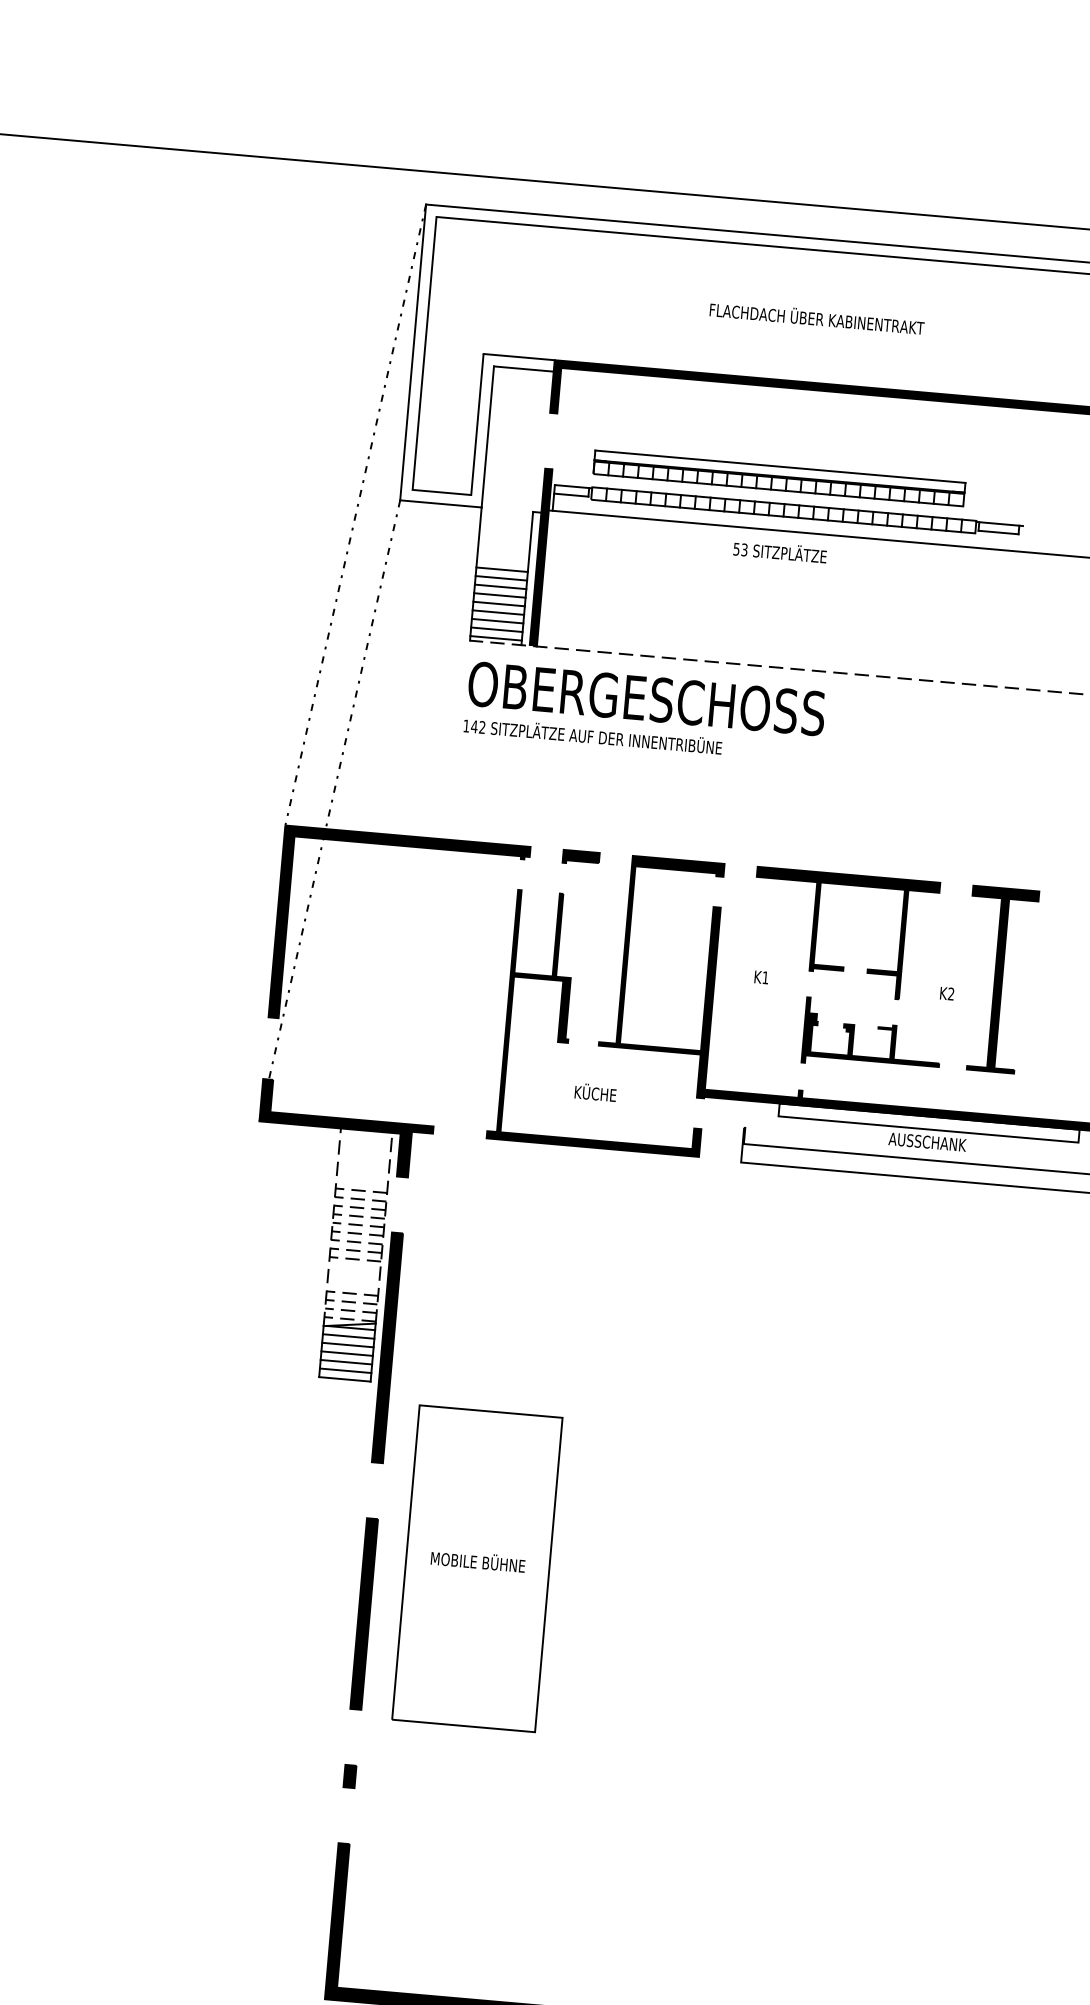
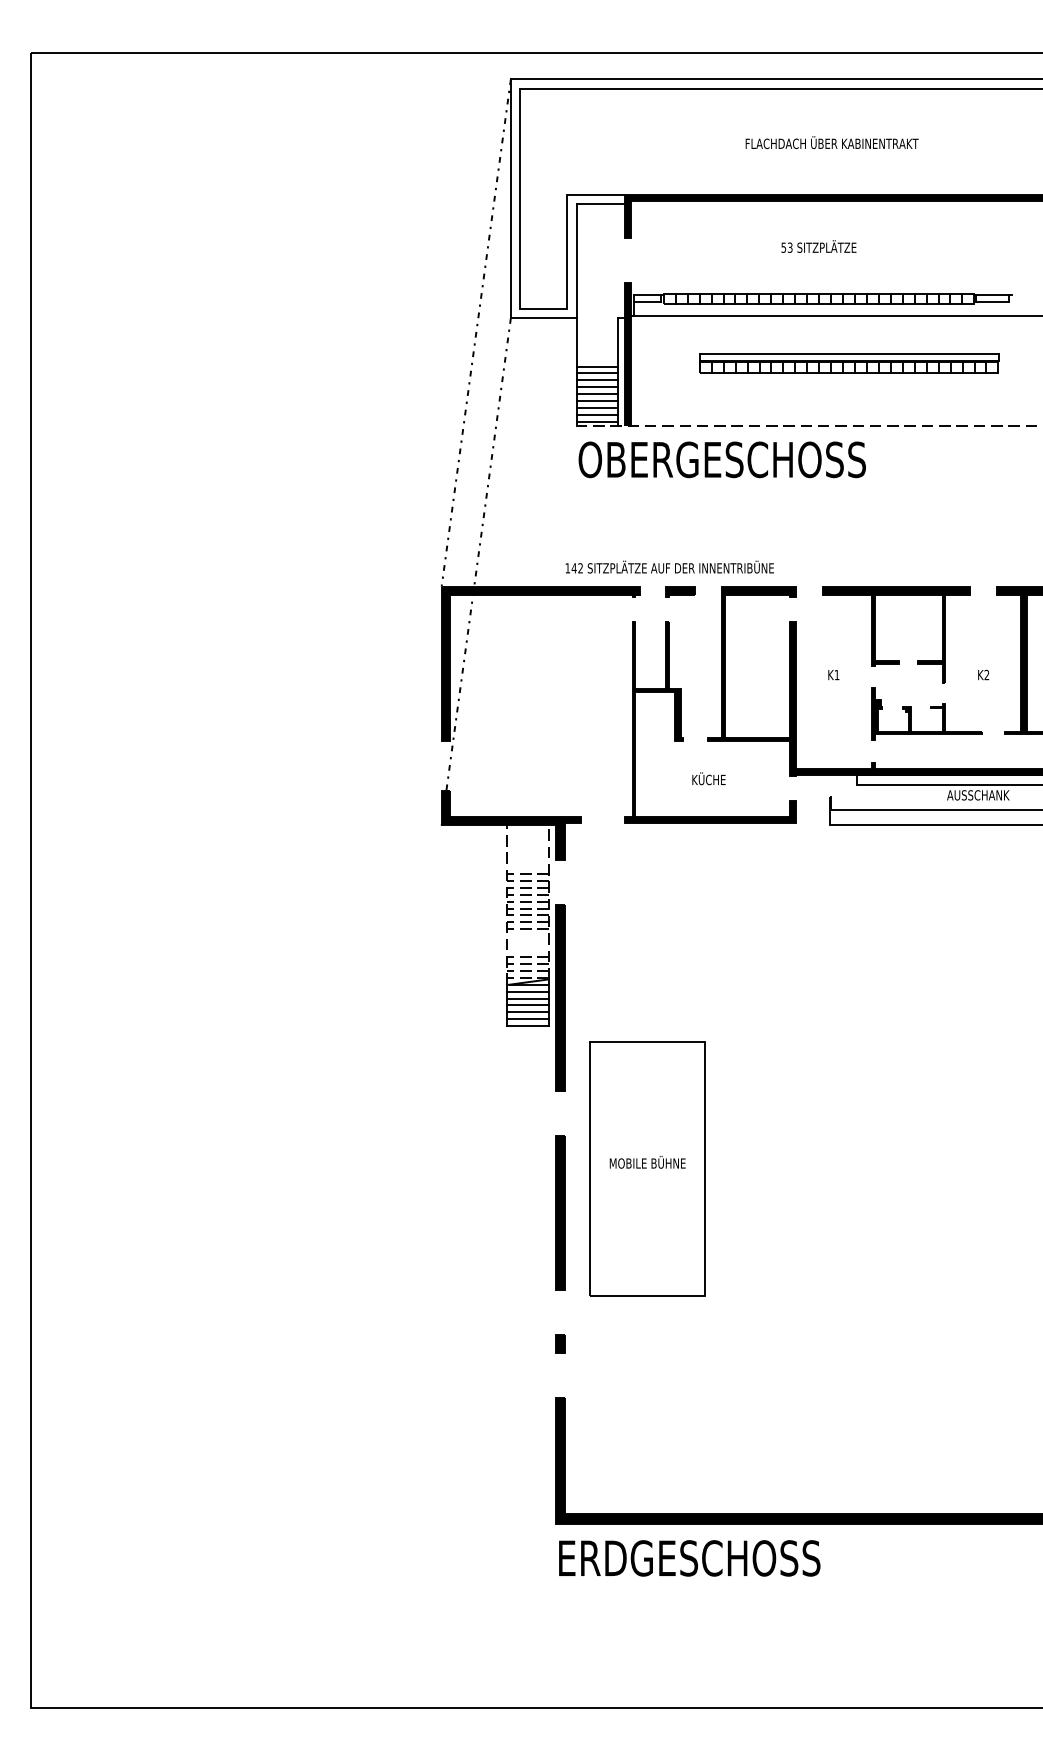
part: (779, 479) -> (849, 363), moved
text: (779, 551) -> (818, 246), moved
text: (592, 734) -> (669, 566), moved

